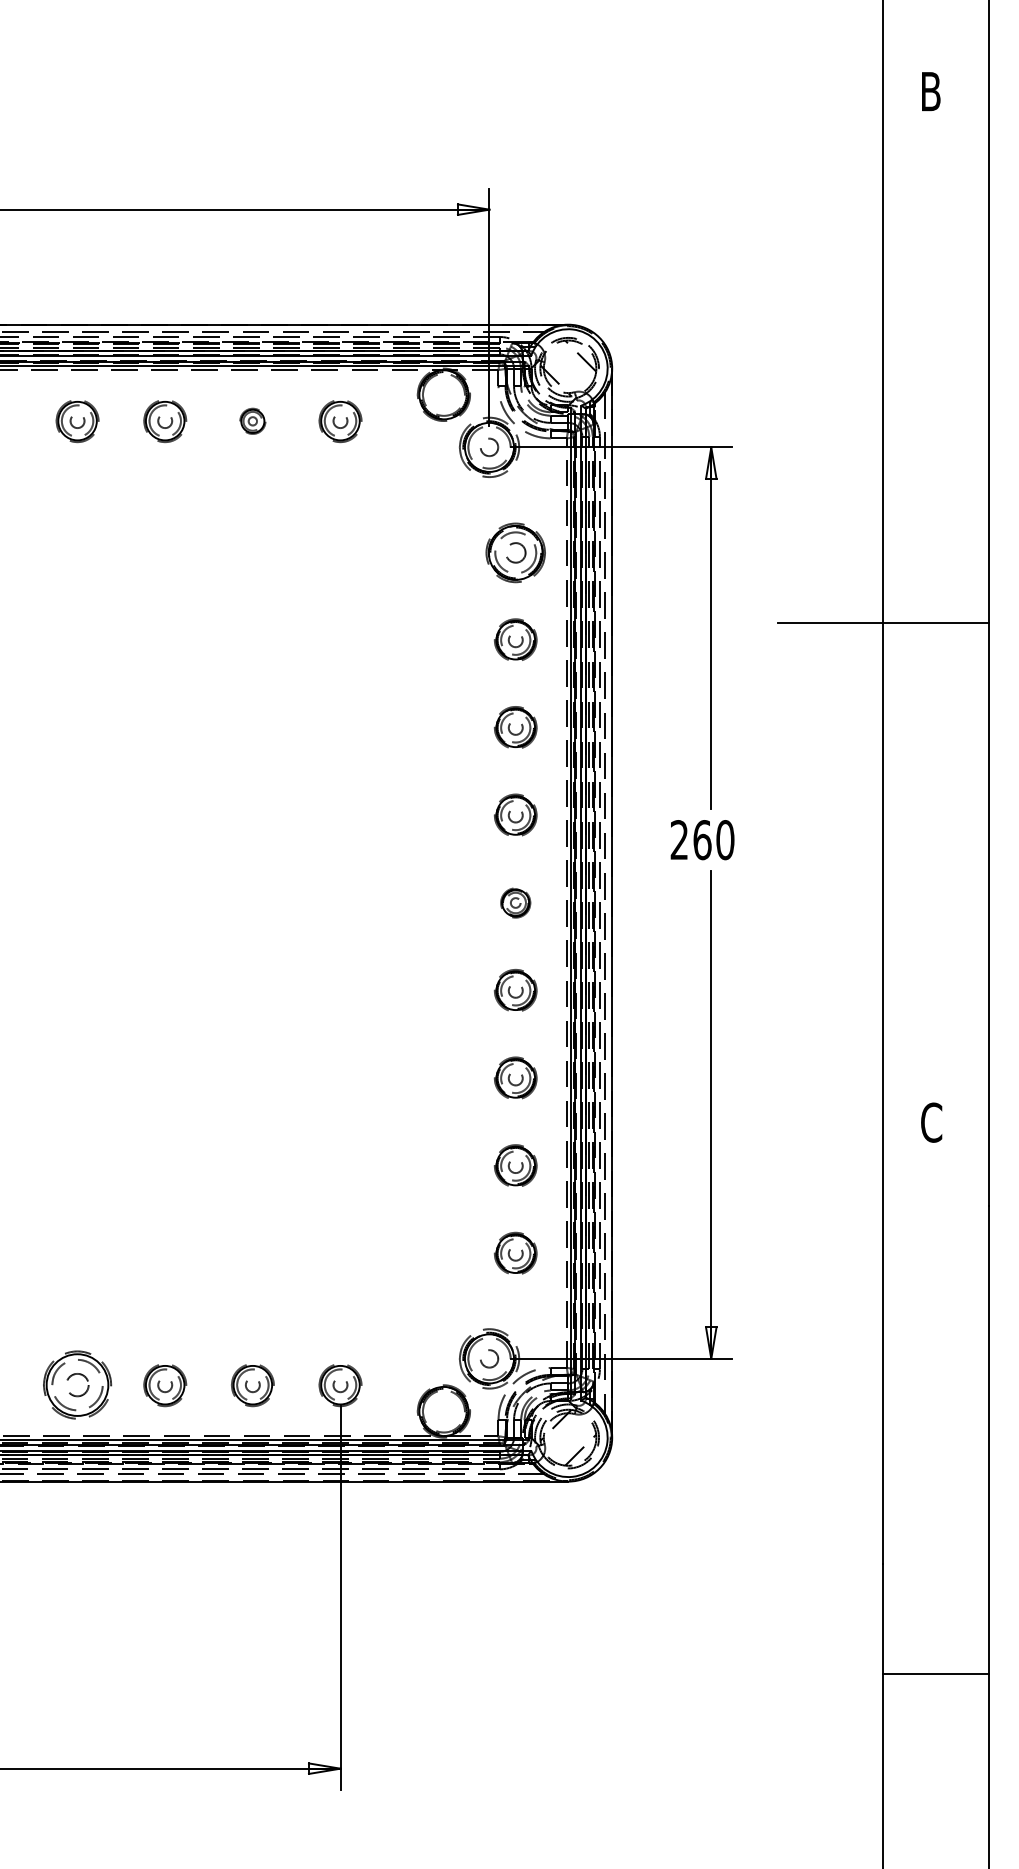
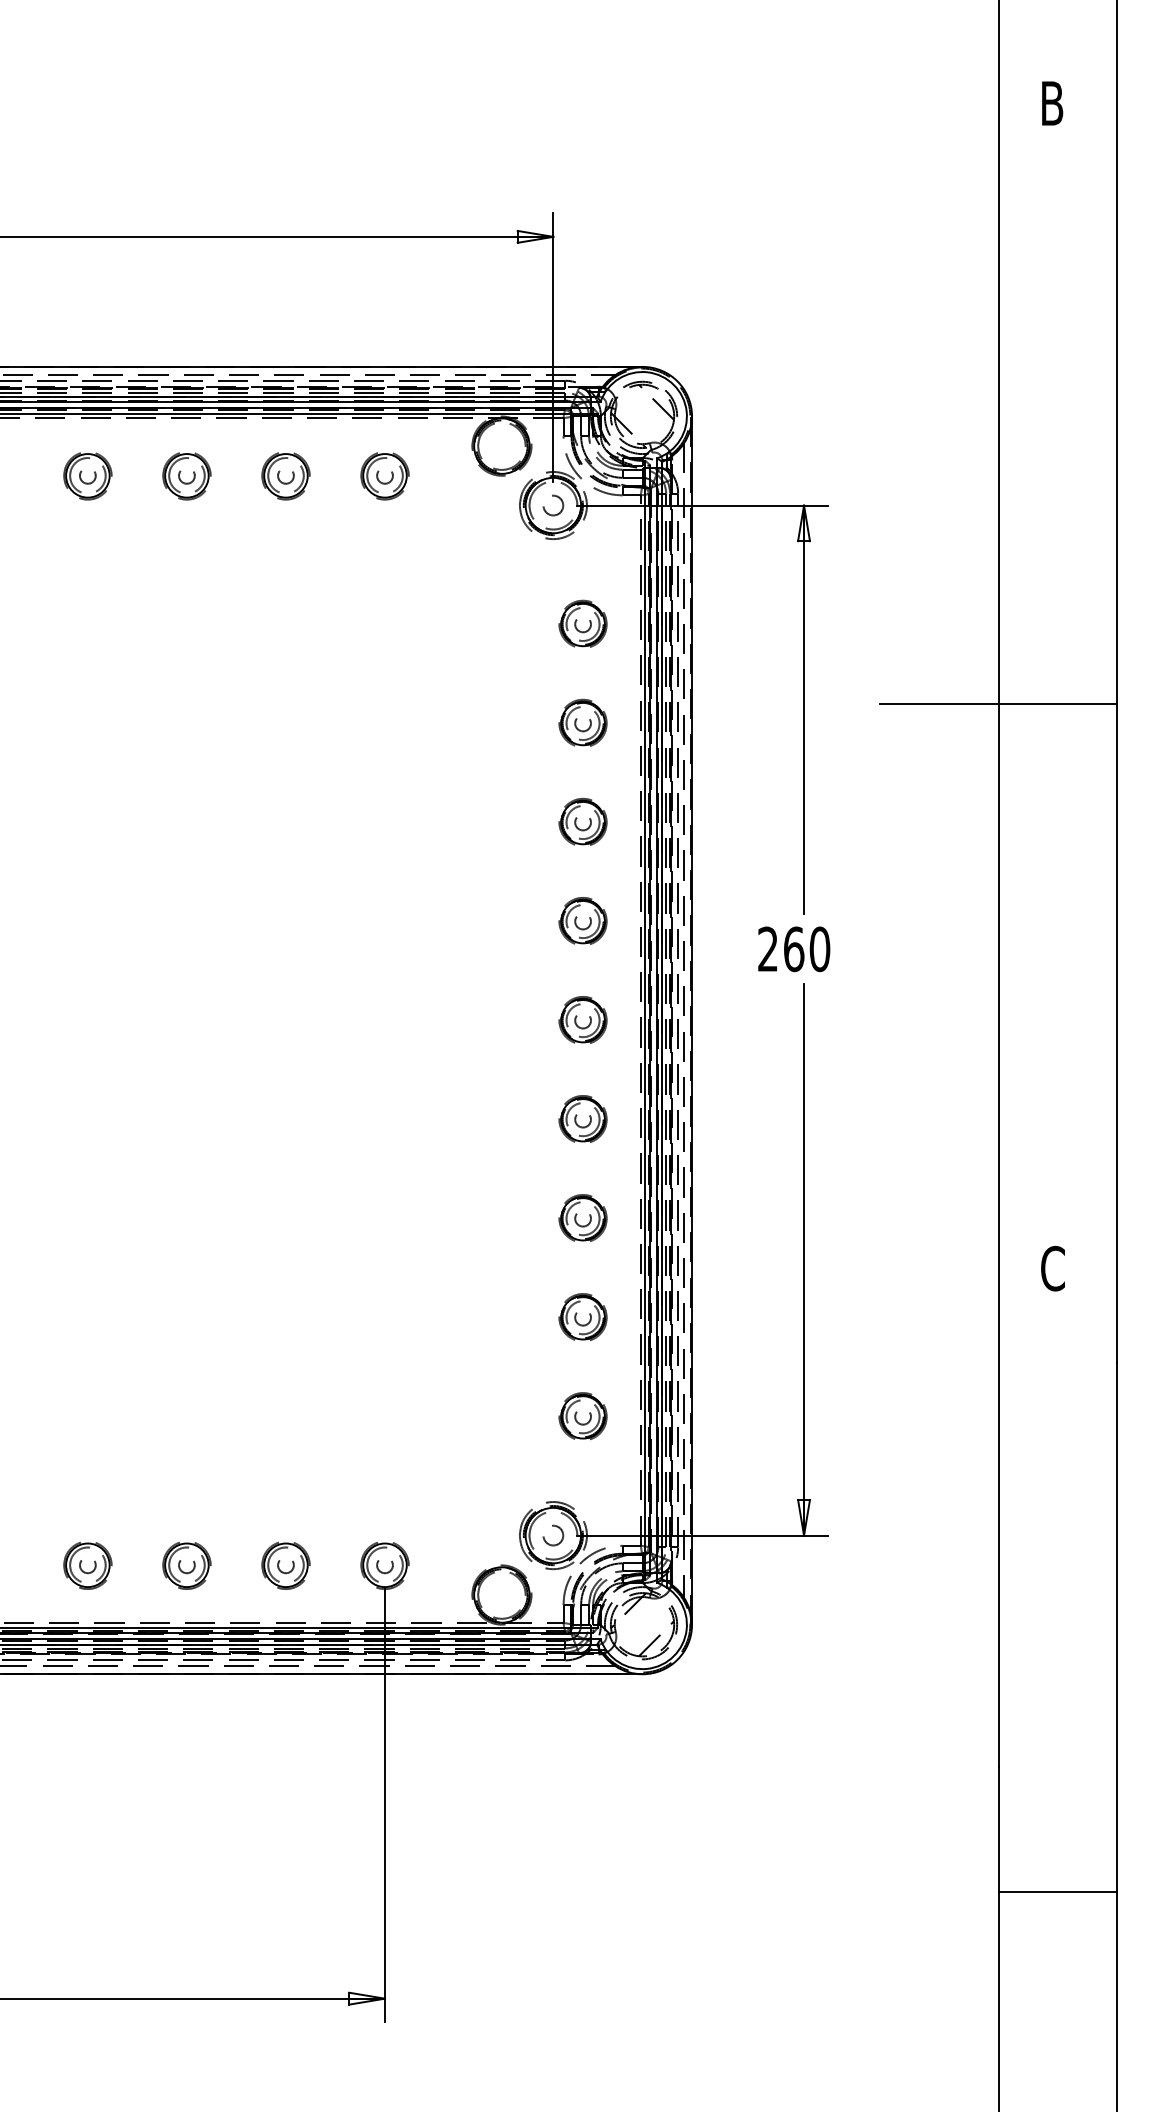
part: (252, 421) -> (285, 476), size x1.67
part: (515, 551) -> (582, 623), size x0.71
part: (515, 902) -> (582, 1019), size x1.43
part: (77, 1385) -> (87, 1565), size x0.62

